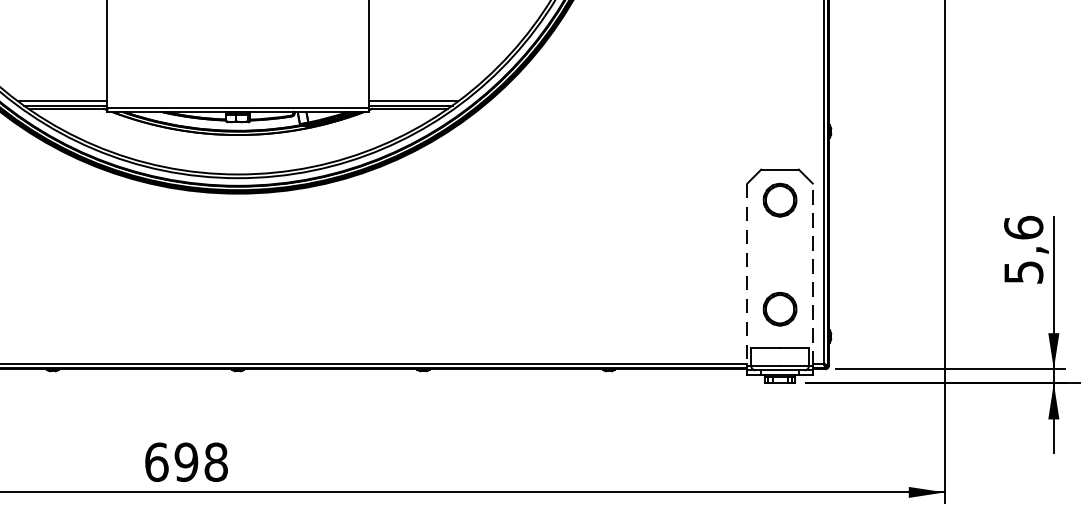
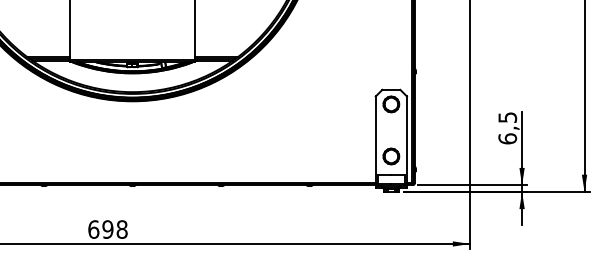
text: (1023, 250) -> (507, 128), 5,6 -> 6,5
line: (746, 275) -> (375, 140), dashed -> solid
line: (813, 275) -> (407, 140), dashed -> solid

